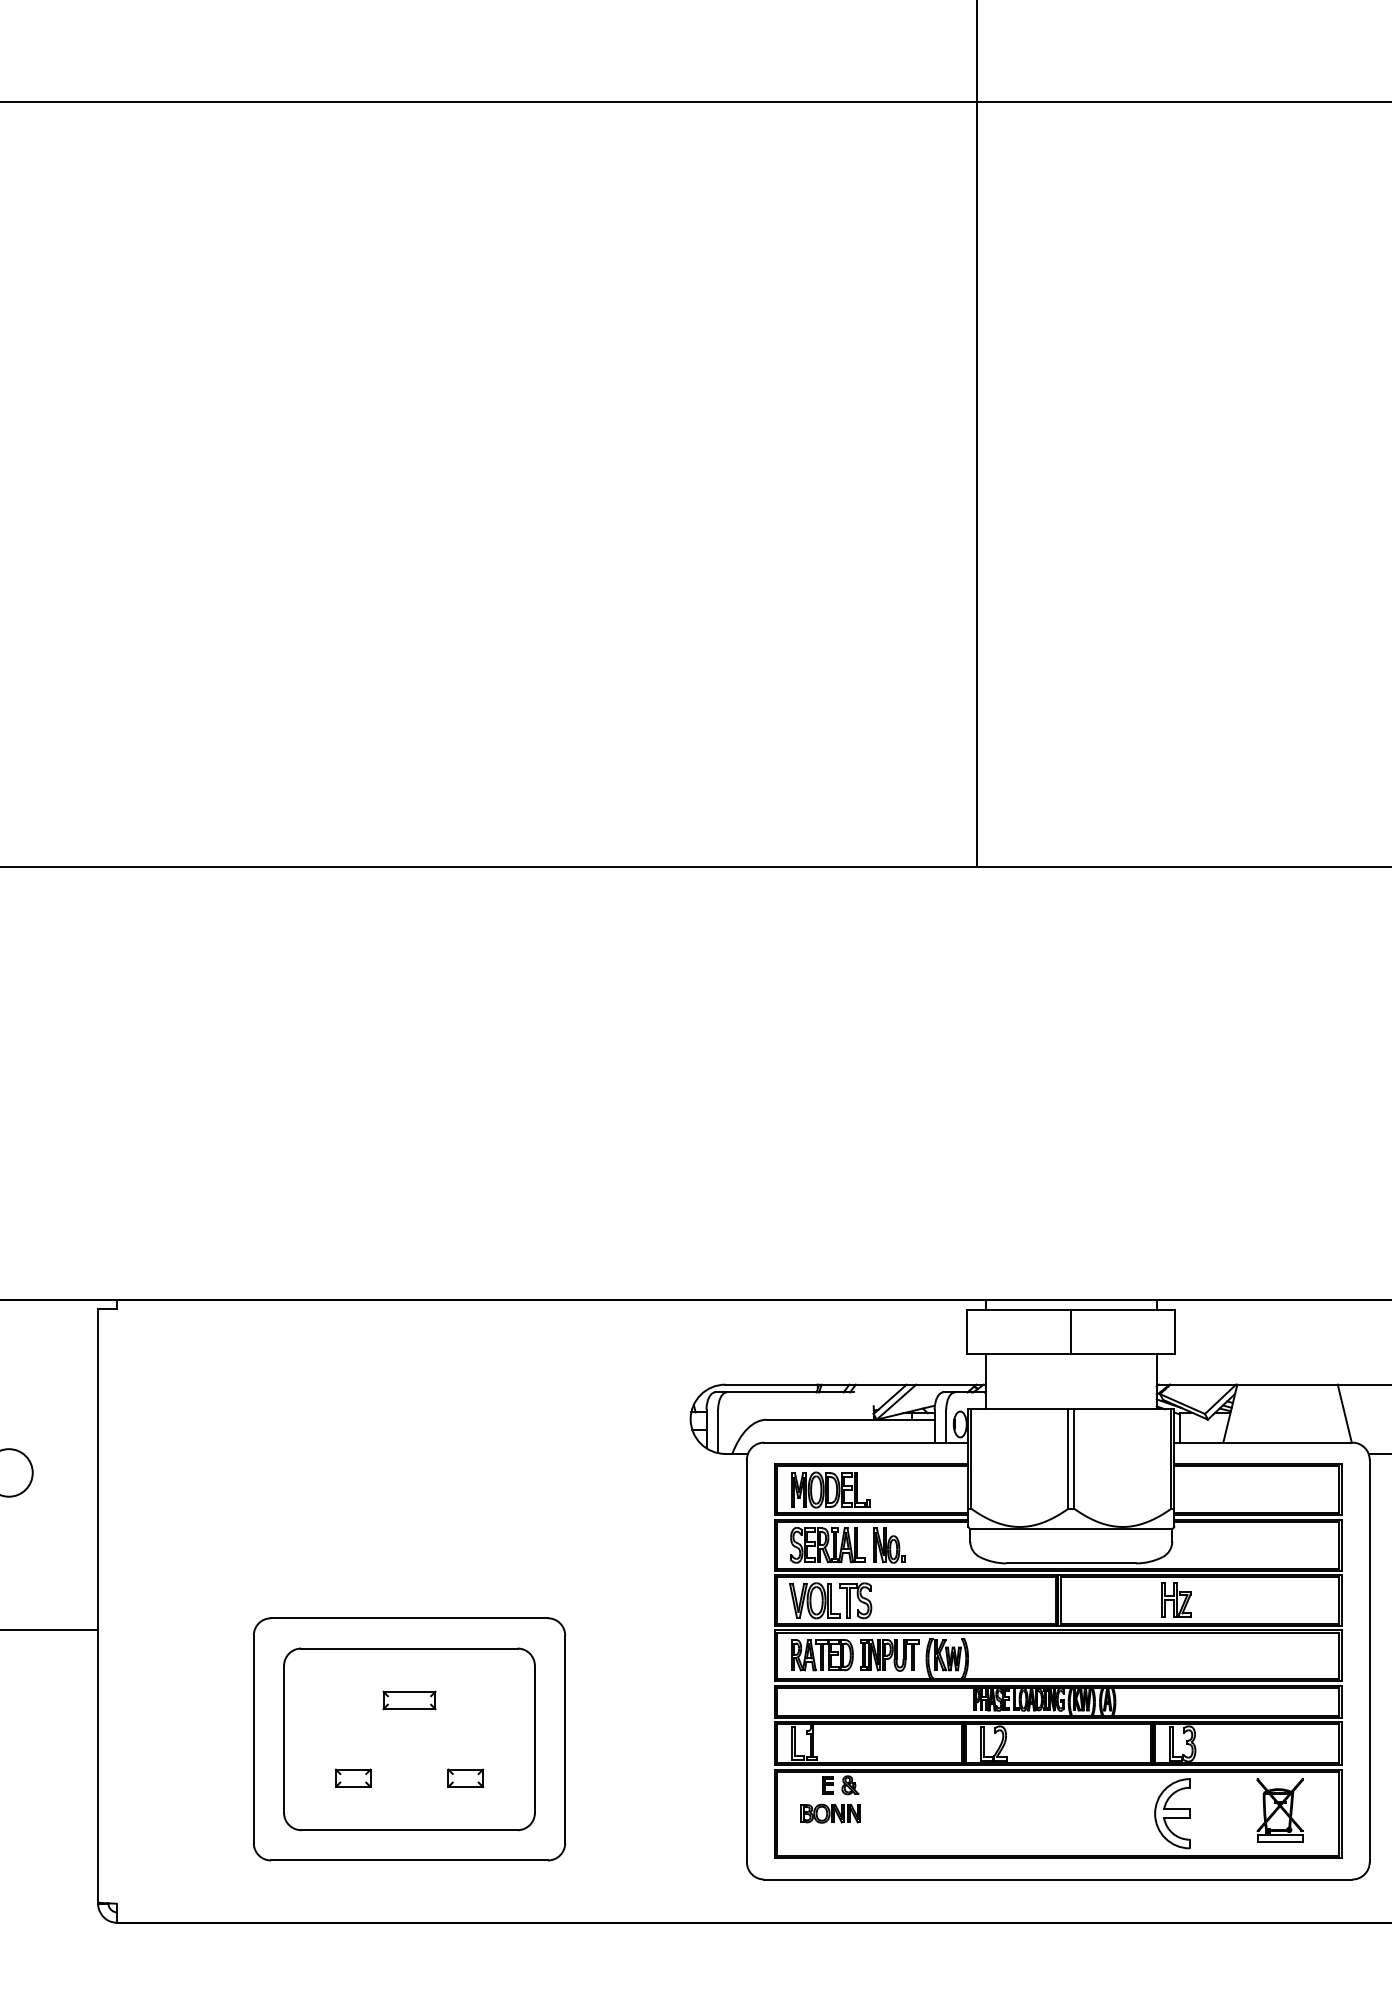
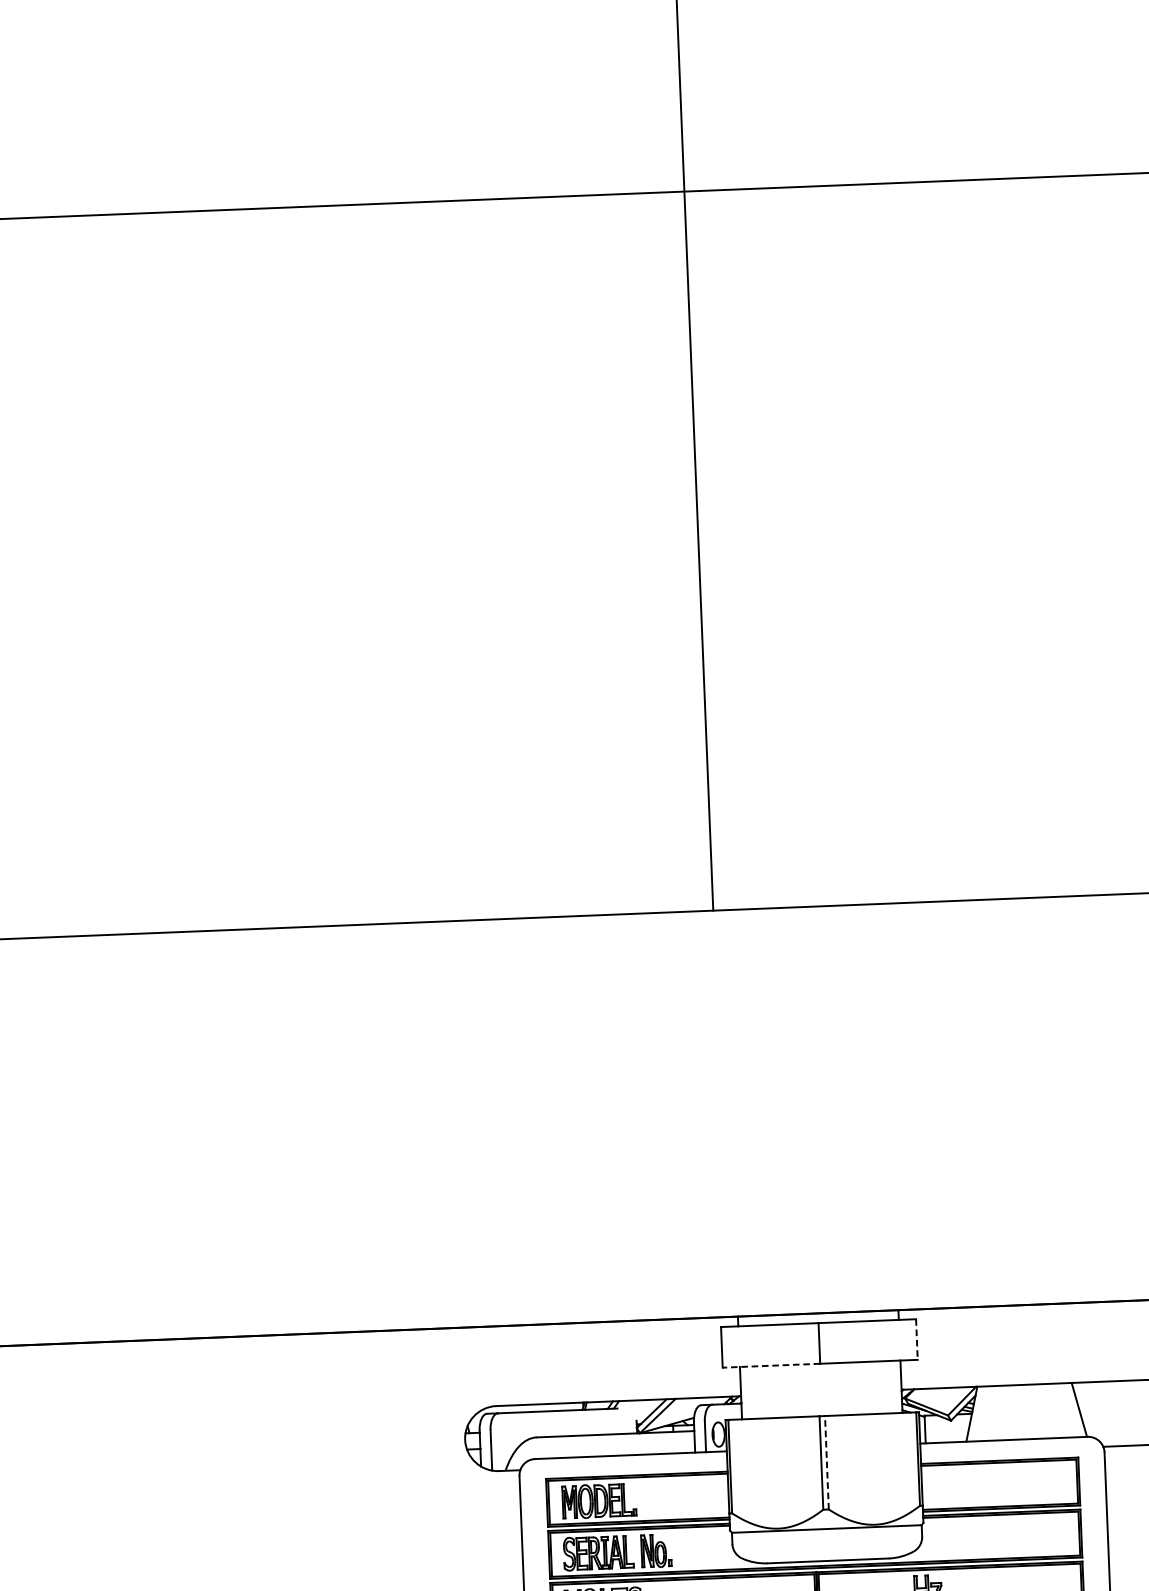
line: (1175, 1331) -> (917, 1339), solid -> dashed
line: (1019, 1353) -> (771, 1365), solid -> dashed
line: (1074, 1459) -> (827, 1463), solid -> dashed

